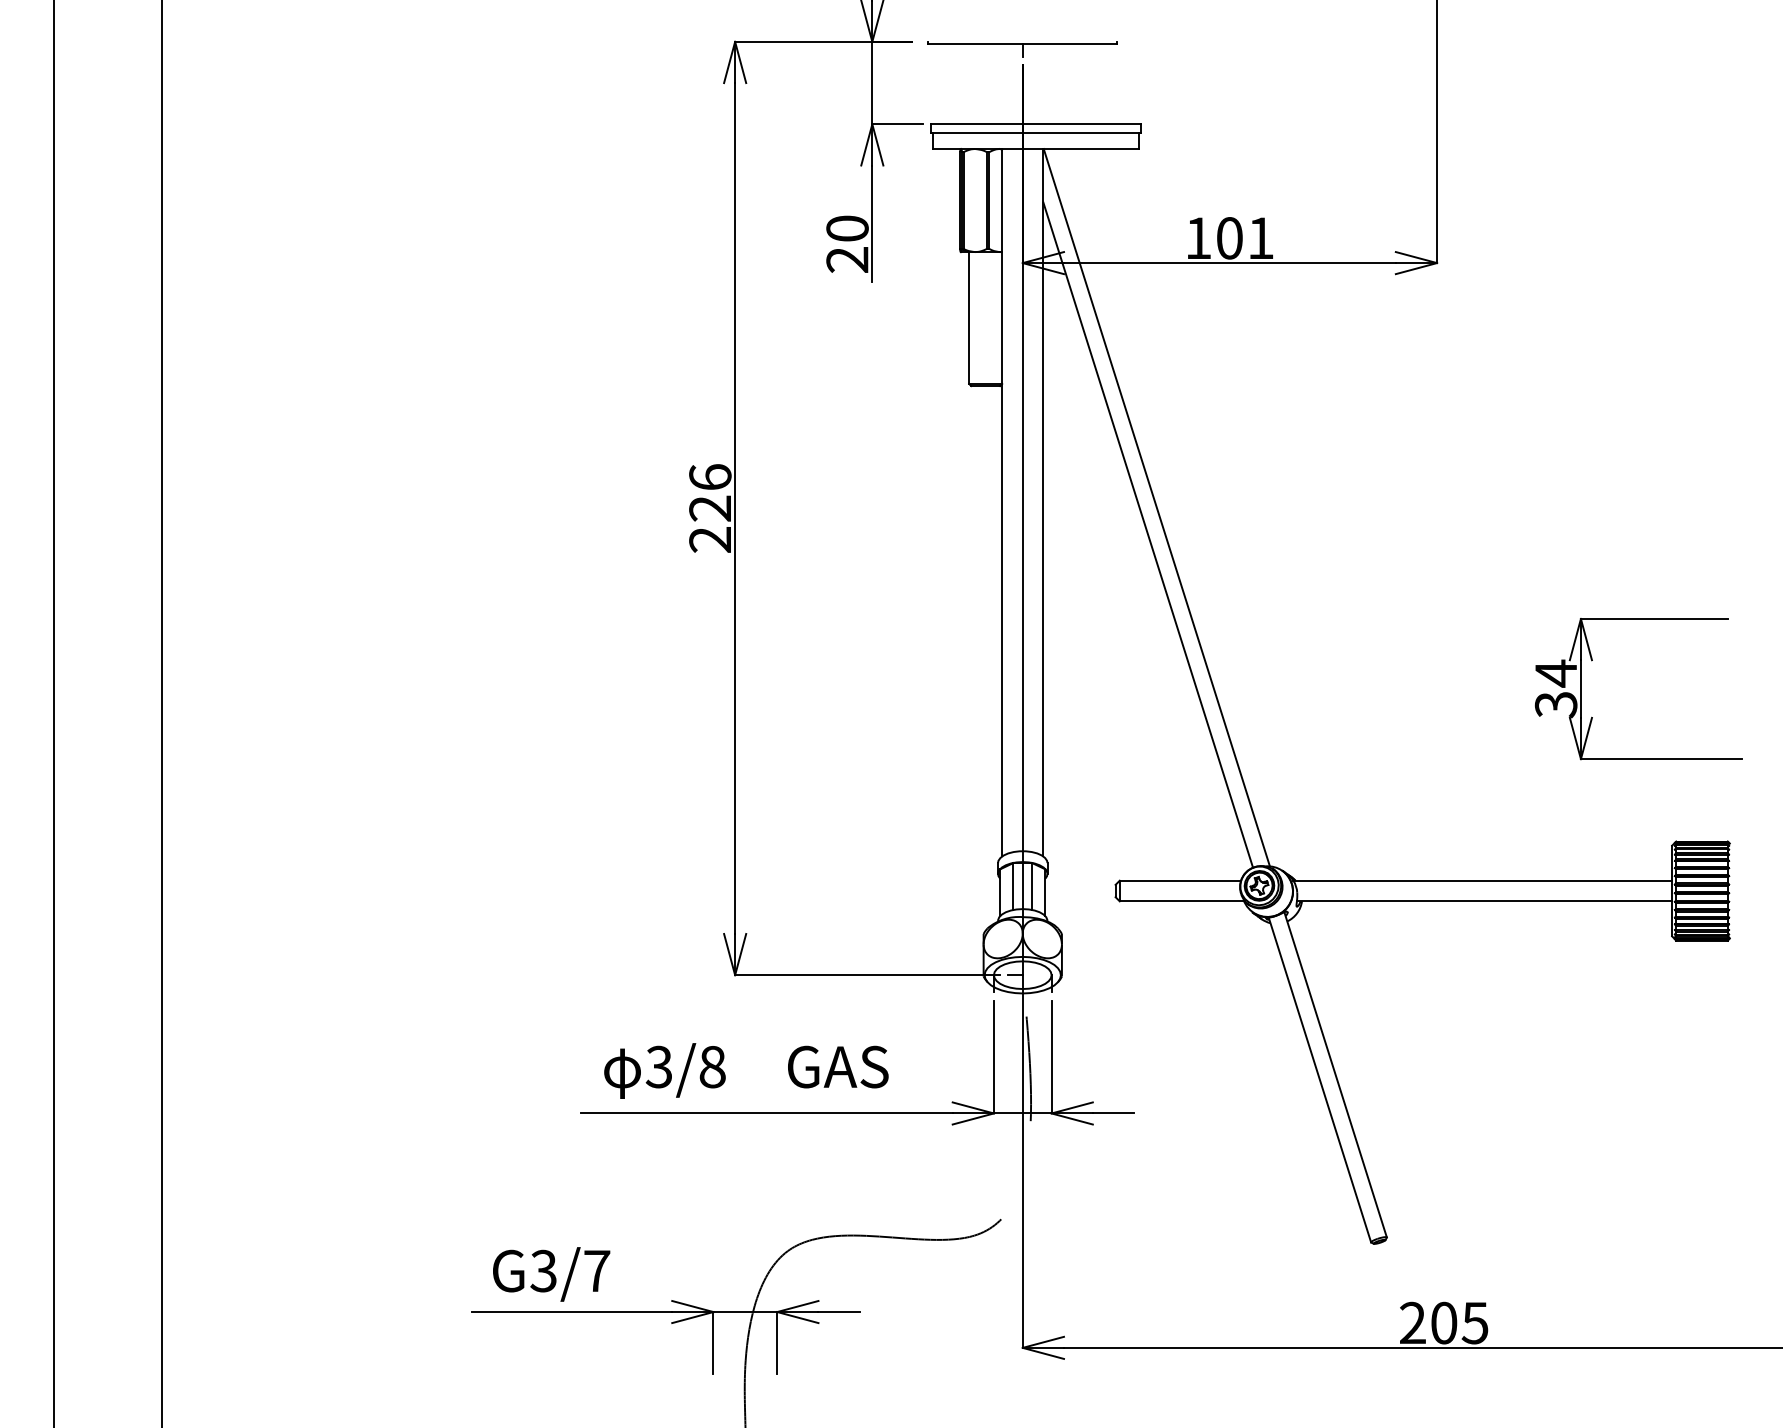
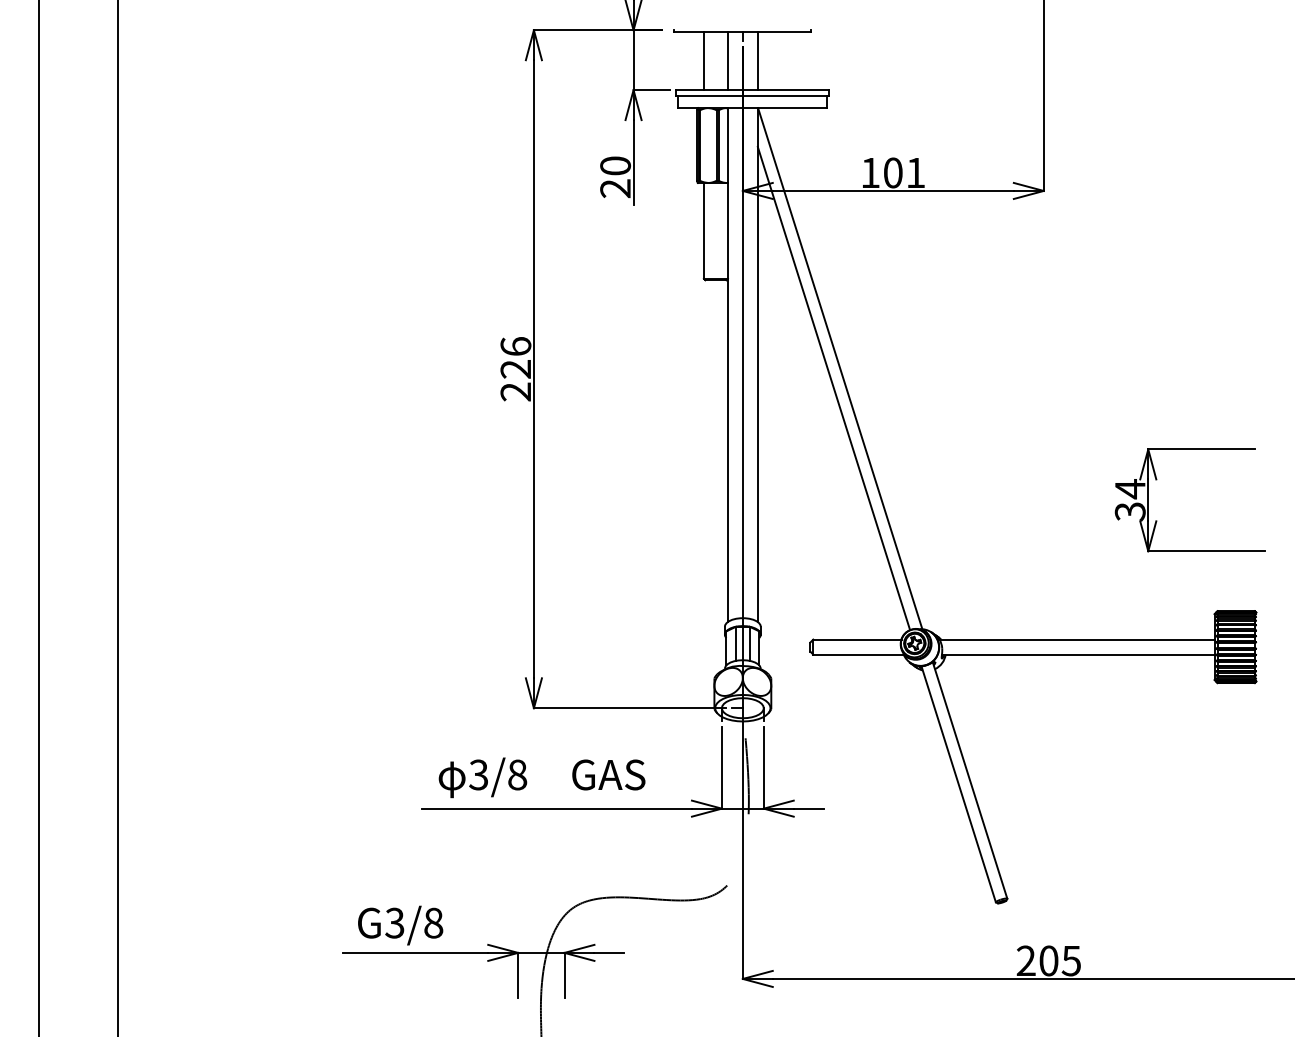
line: (968, 83) -> (703, 60), added
line: (1001, 83) -> (727, 60), added
line: (1042, 83) -> (757, 60), added
text: (596, 1270) -> (433, 922), G3/7 -> G3/8

